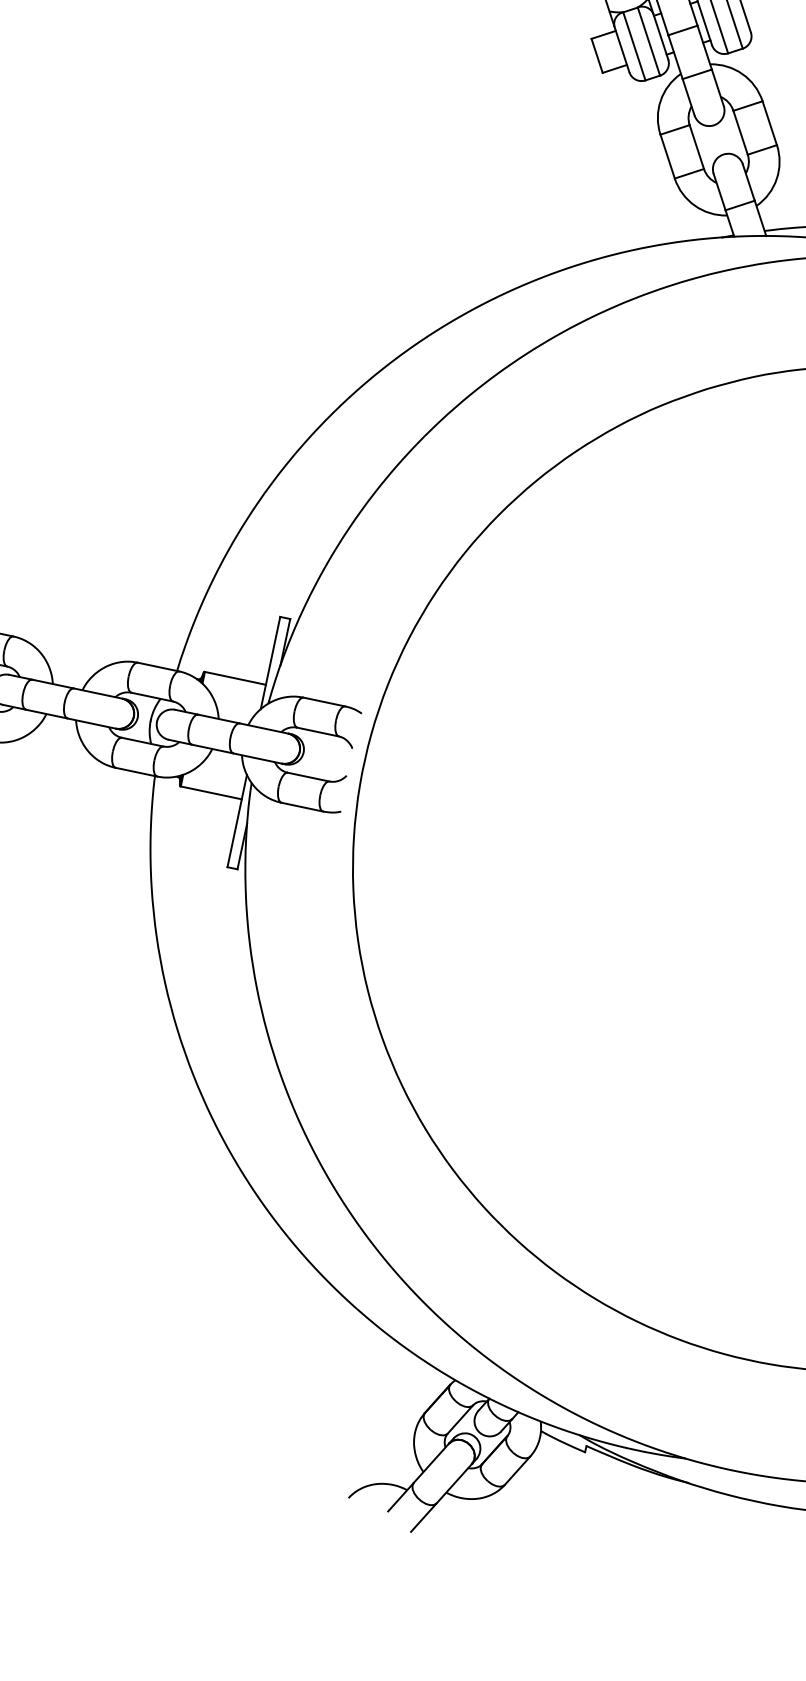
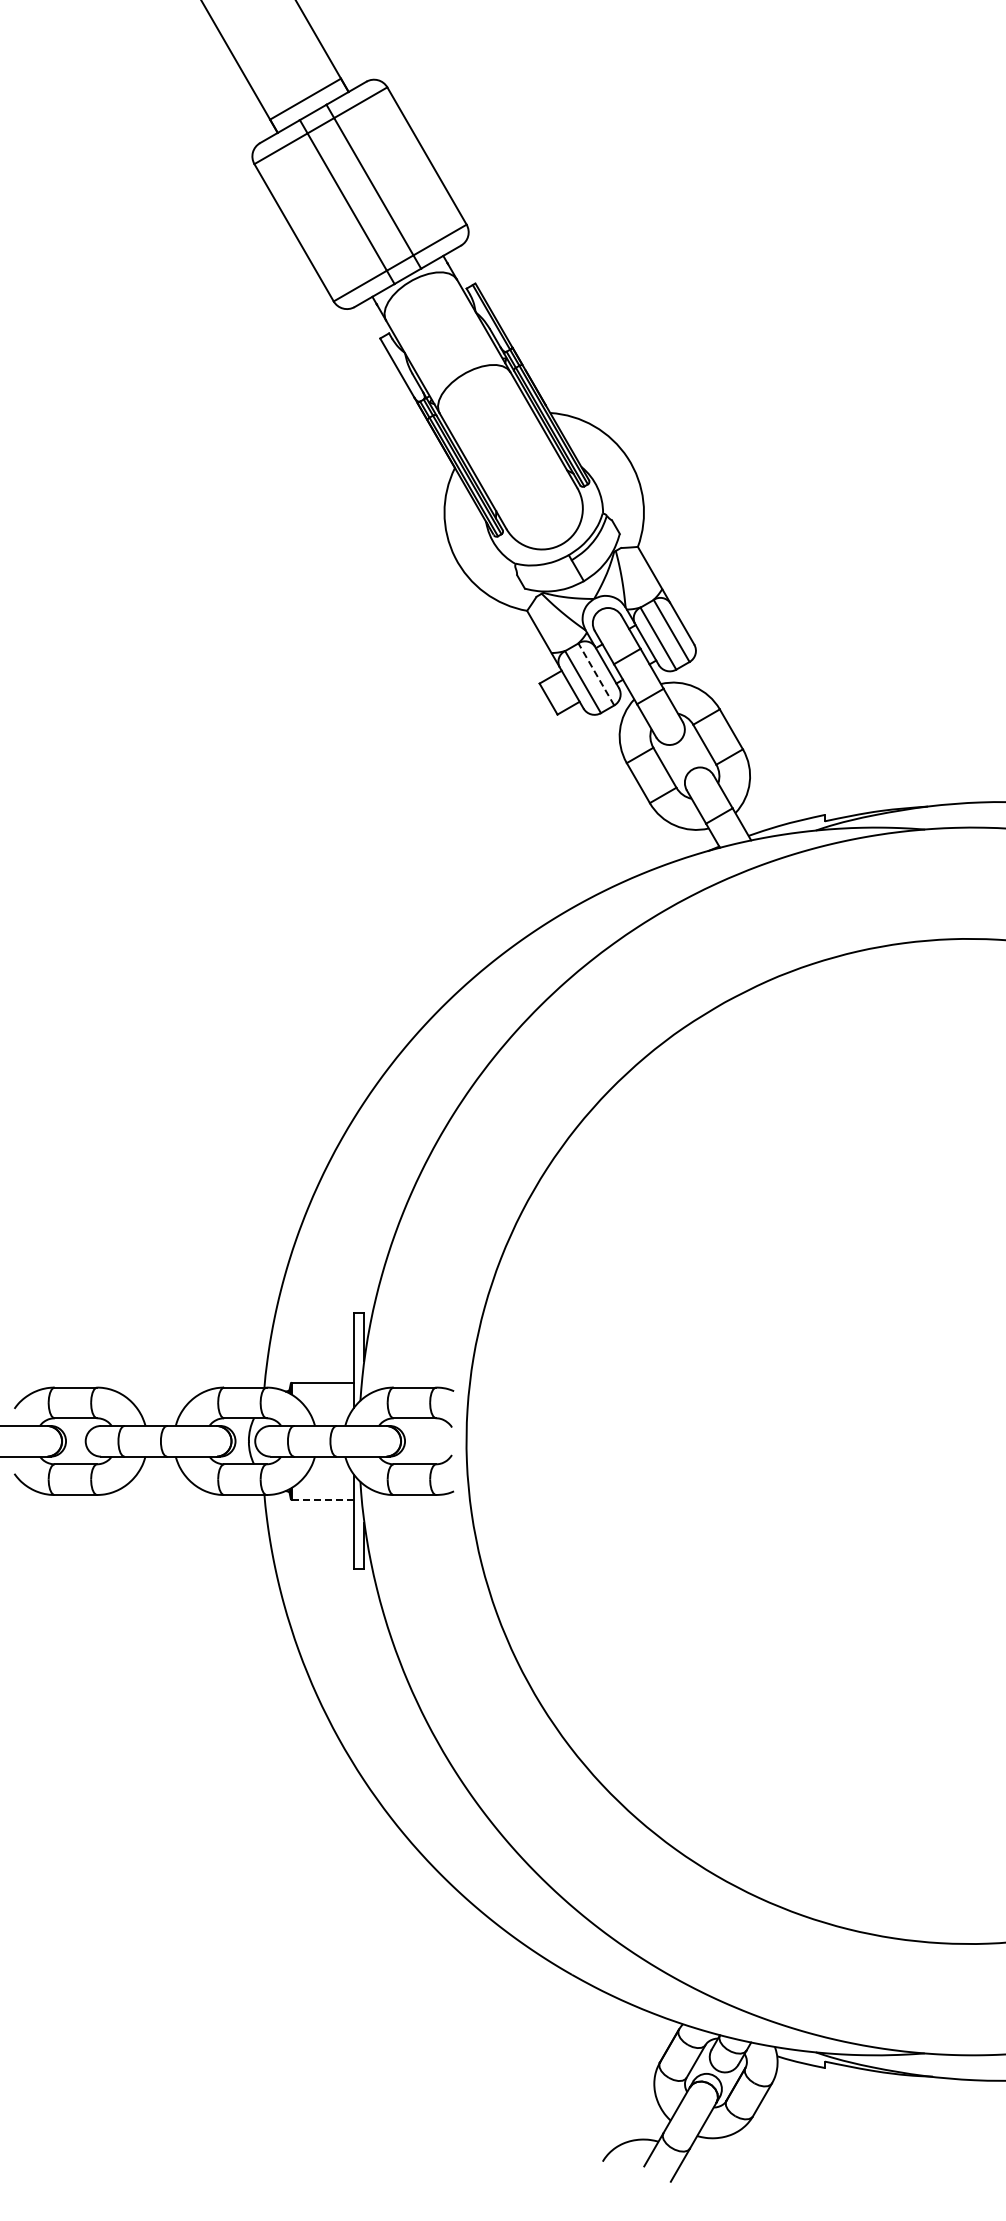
line: (649, 41) -> (596, 674), solid -> dashed
line: (211, 792) -> (323, 1499), solid -> dashed

